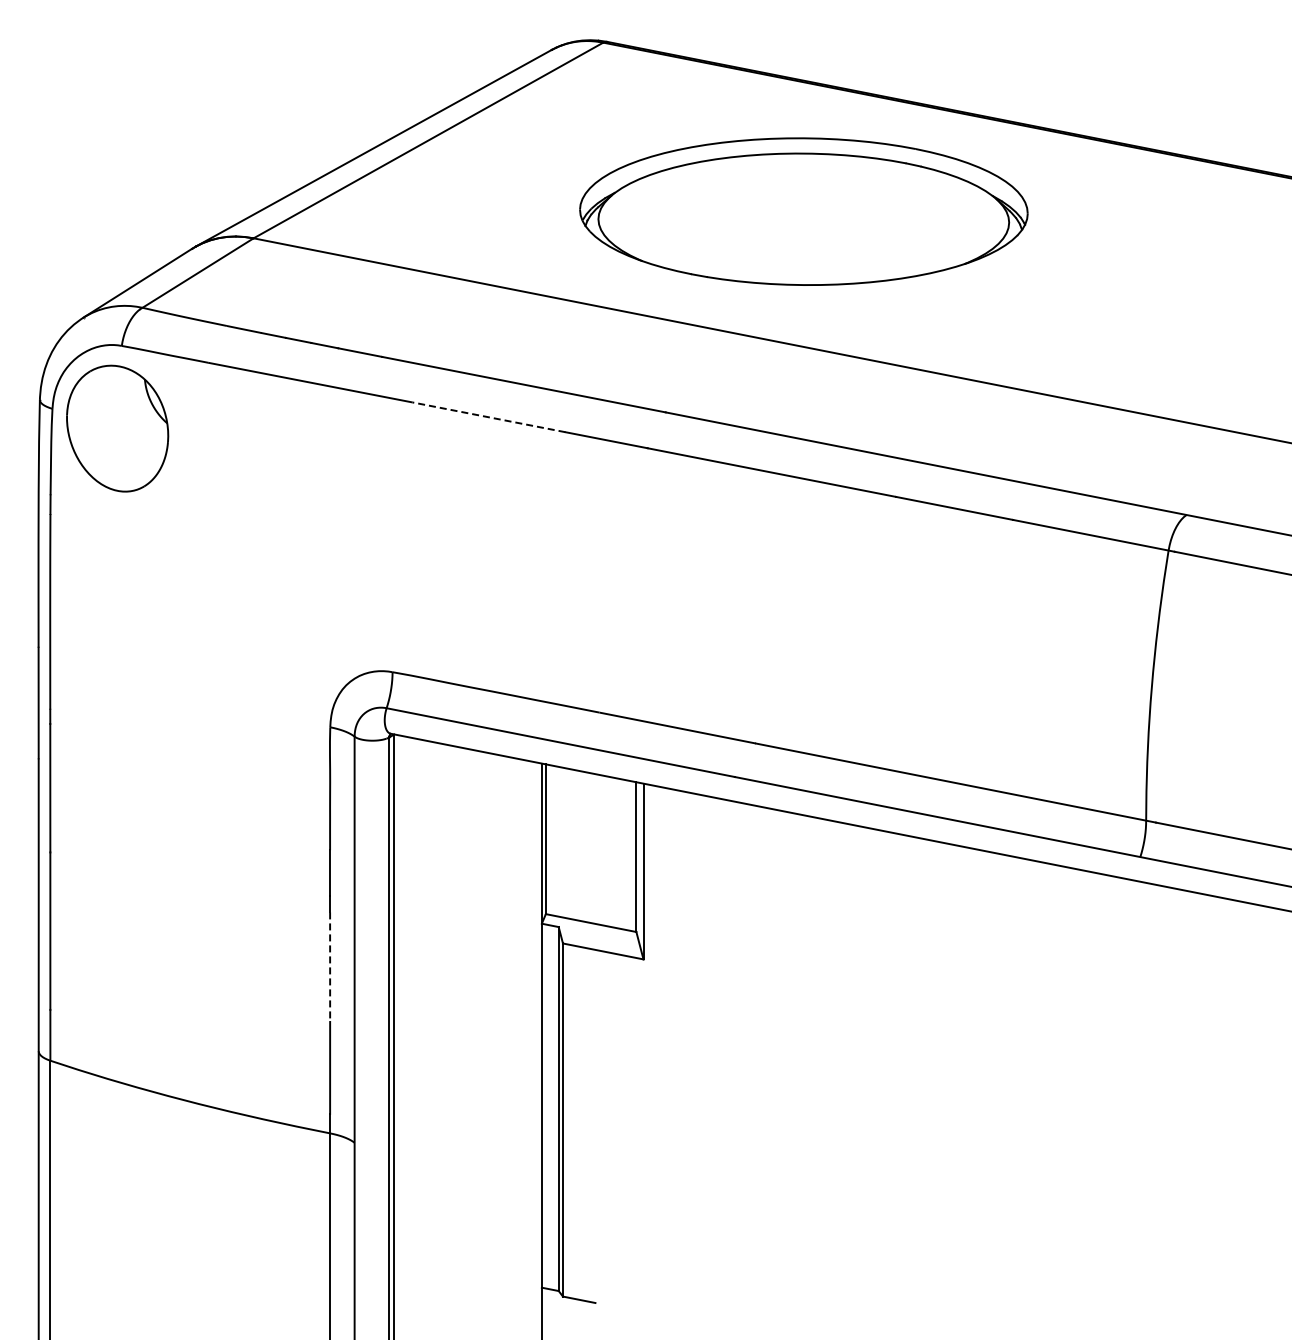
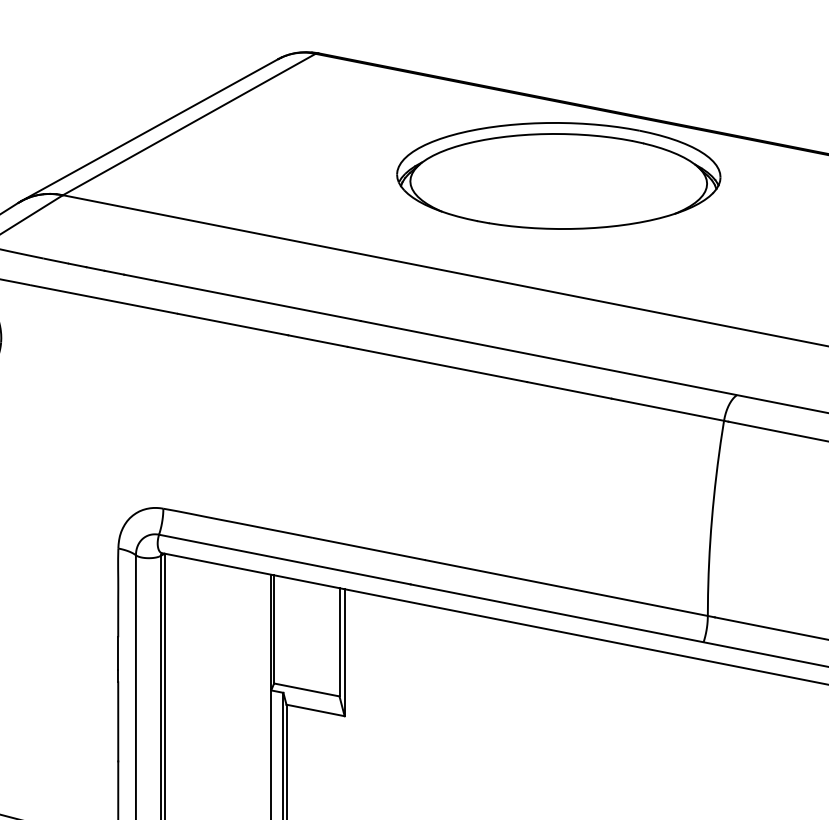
part: (803, 211) -> (558, 175), moved
line: (489, 417) -> (233, 324), dashed -> solid
line: (330, 967) -> (118, 722), dashed -> solid

